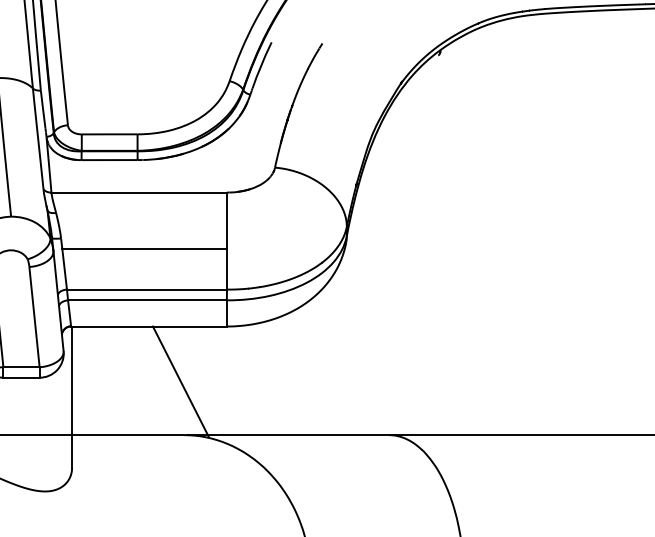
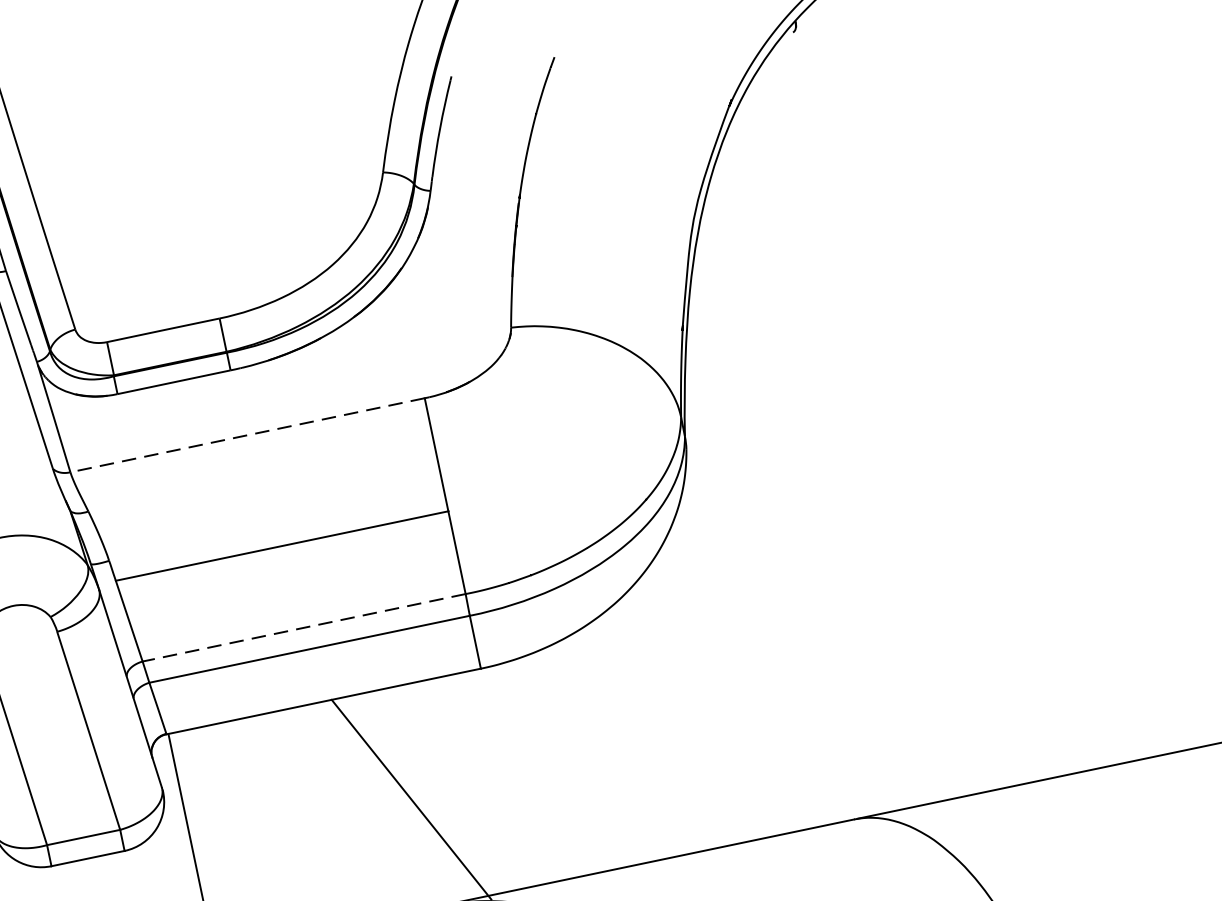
line: (139, 192) -> (248, 435), solid -> dashed
line: (146, 289) -> (303, 627), solid -> dashed

